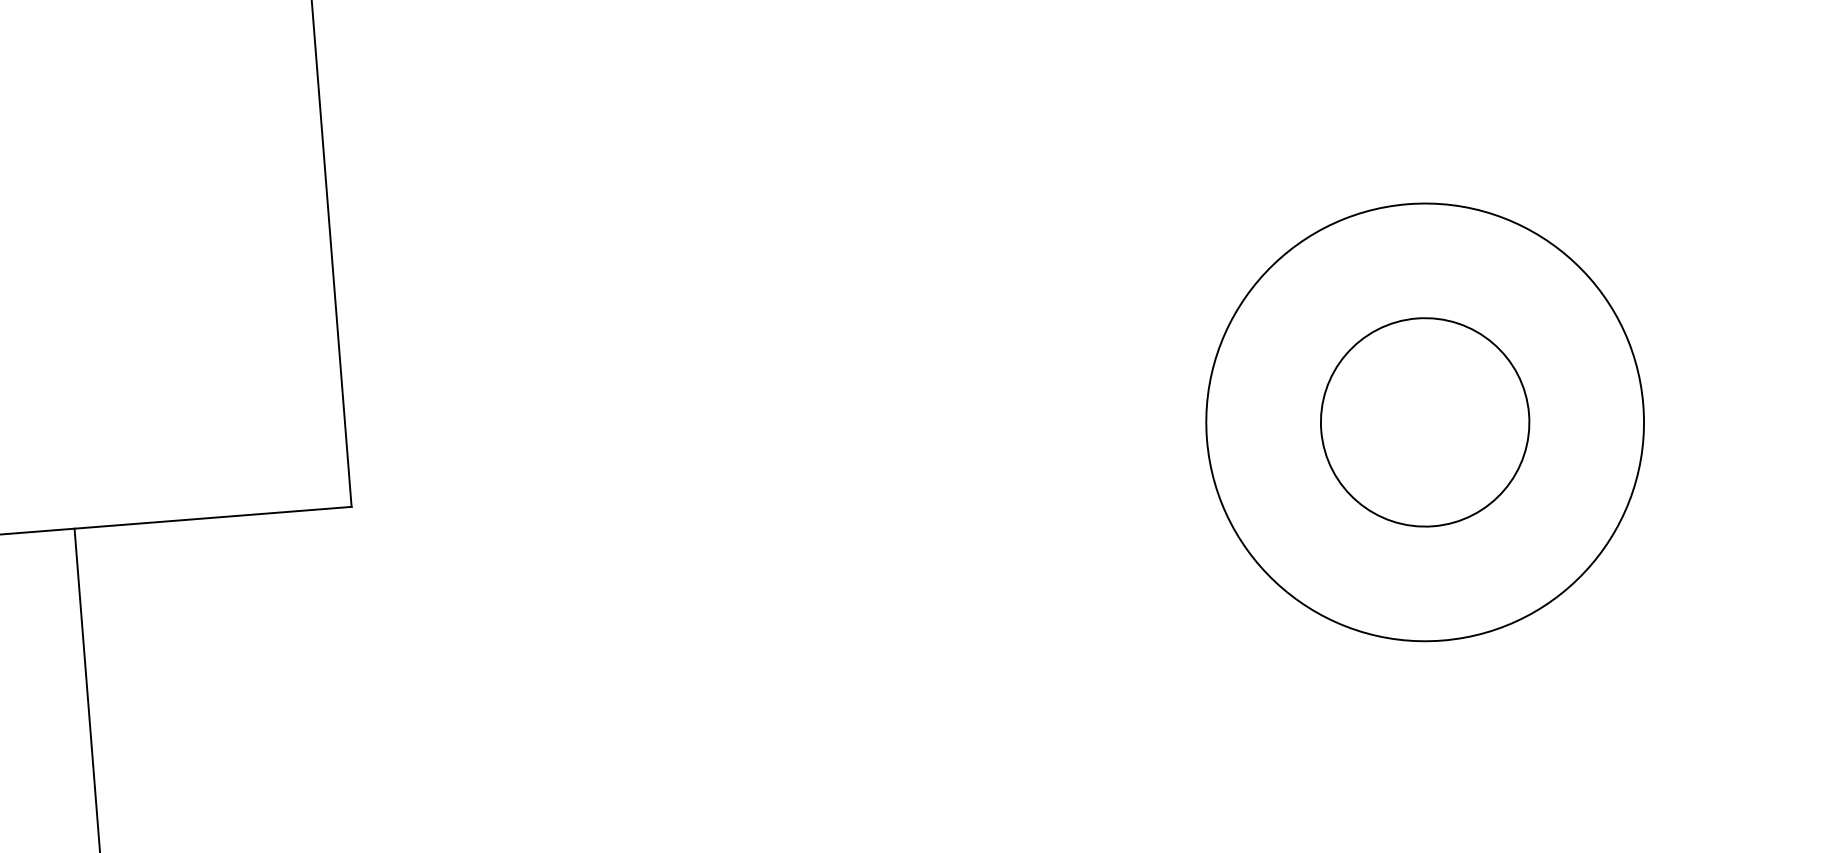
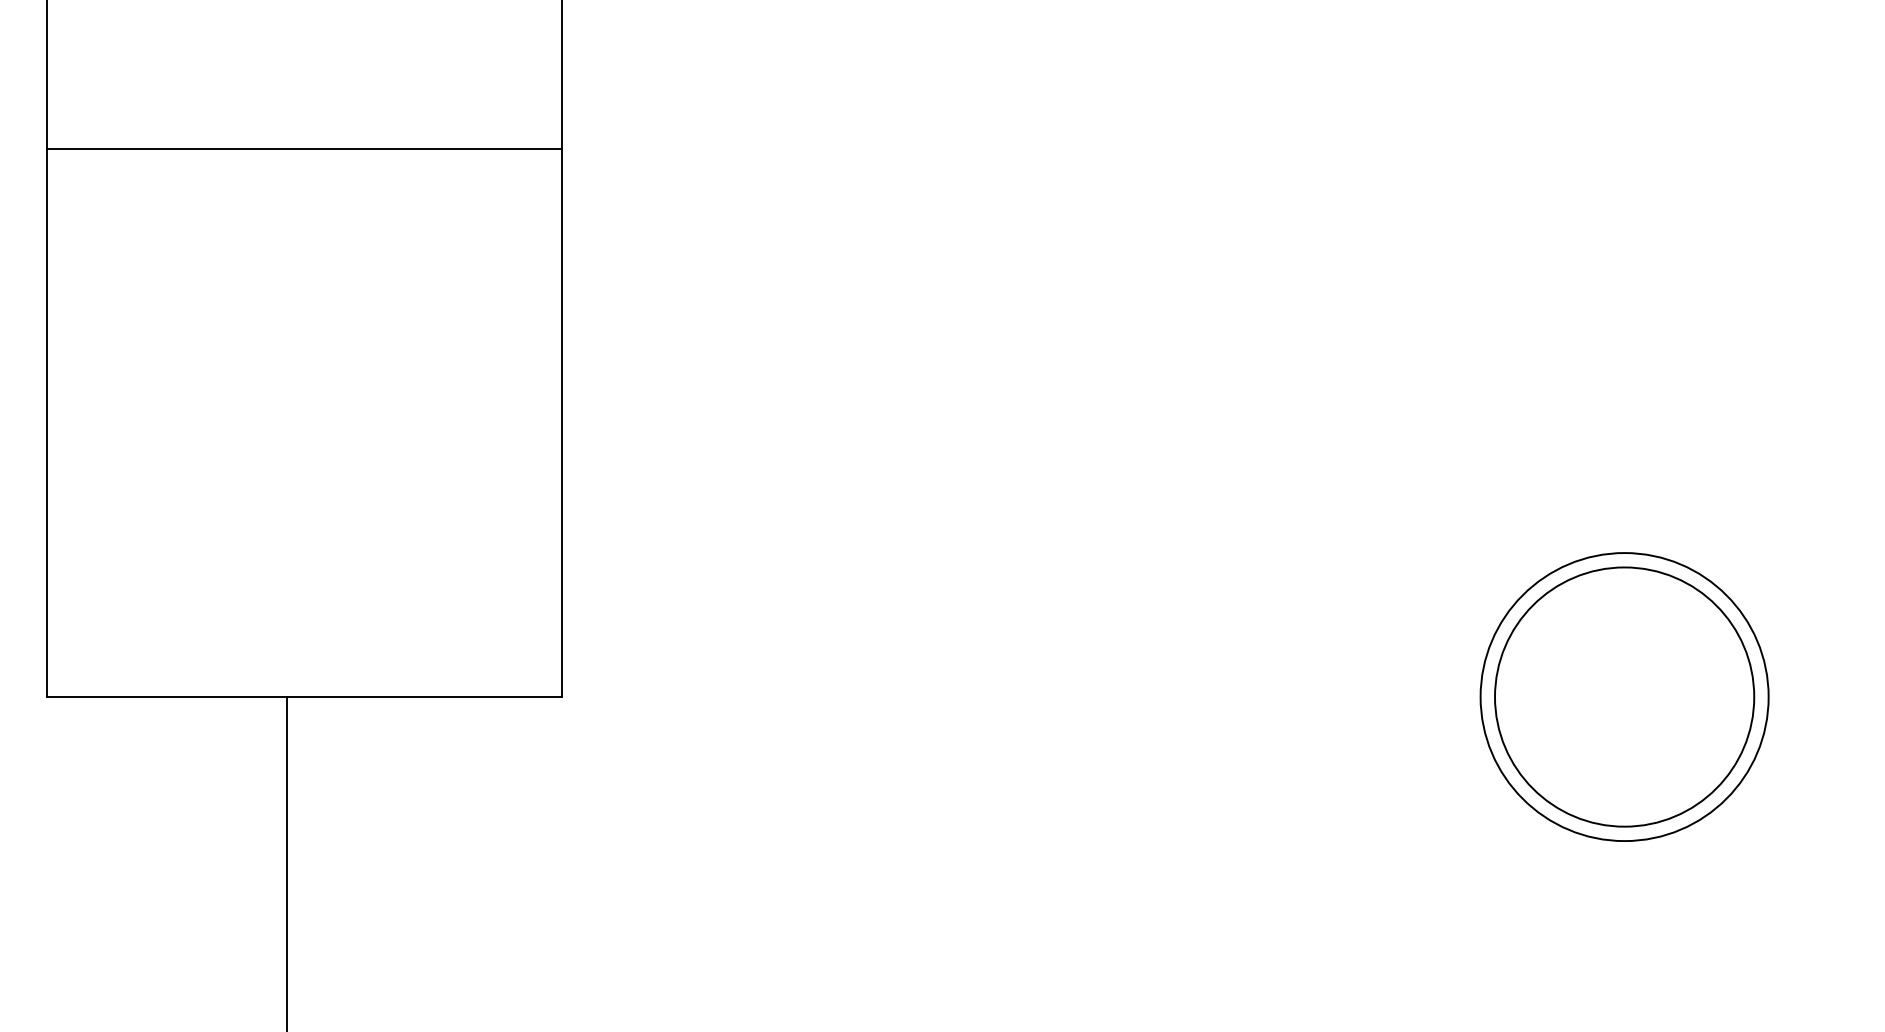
circle: (1424, 421) -> (1624, 696), size x1.4
circle: (1425, 422) -> (1624, 697), size x0.6

